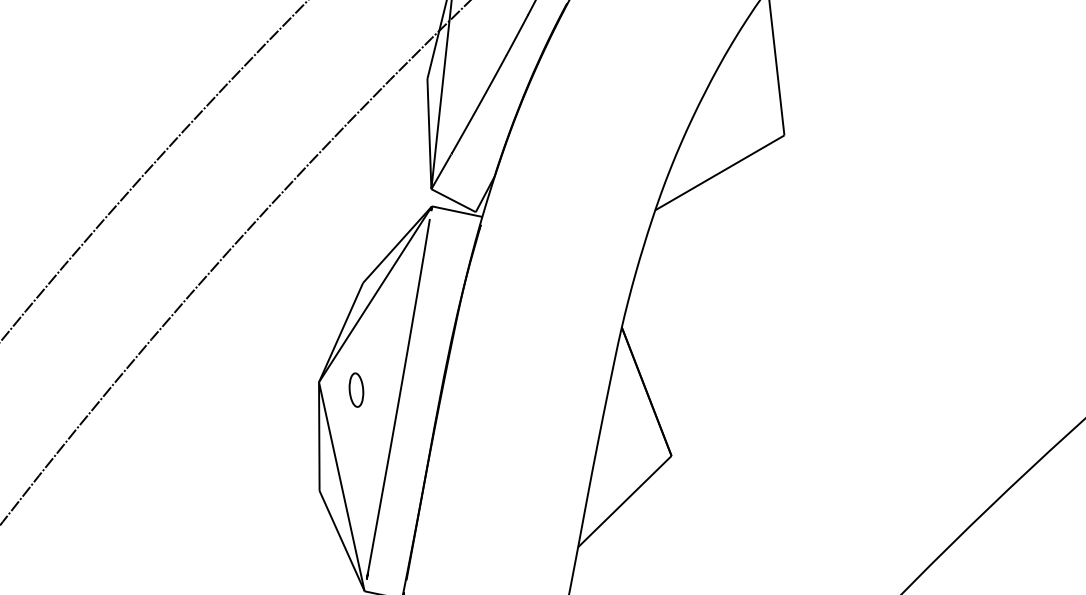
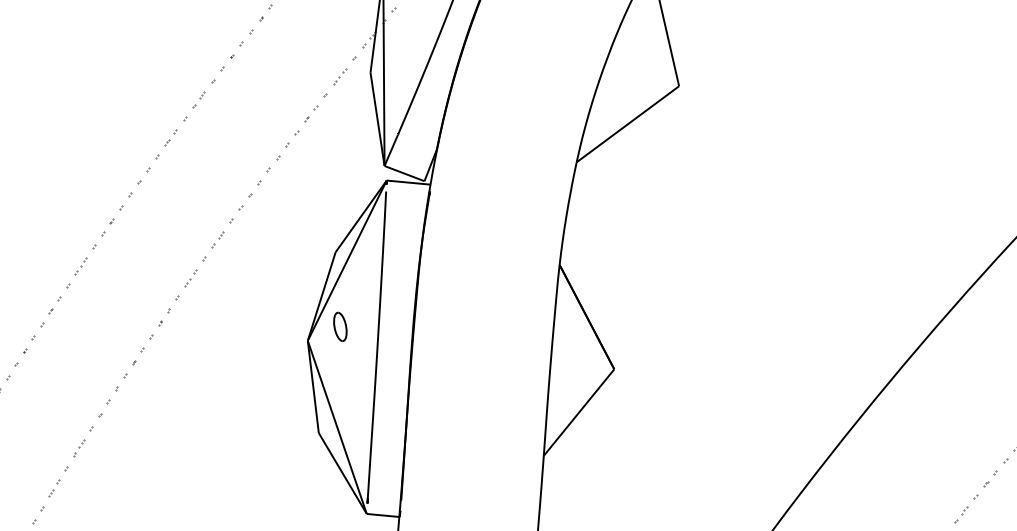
part: (356, 389) -> (340, 326), moved

